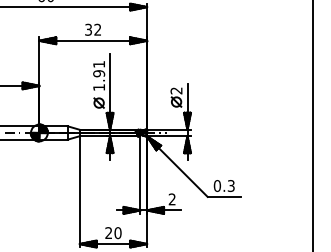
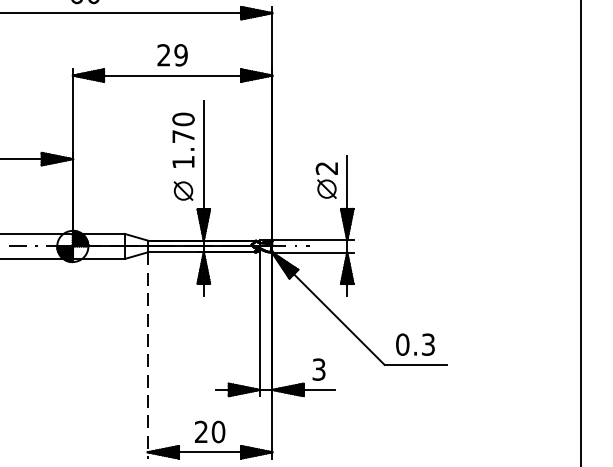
text: (93, 29) -> (173, 54), 32 -> 29
text: (99, 68) -> (184, 126), 1.91 -> 1.70
line: (79, 191) -> (147, 354), solid -> dashed
text: (171, 199) -> (317, 369), 2 -> 3

